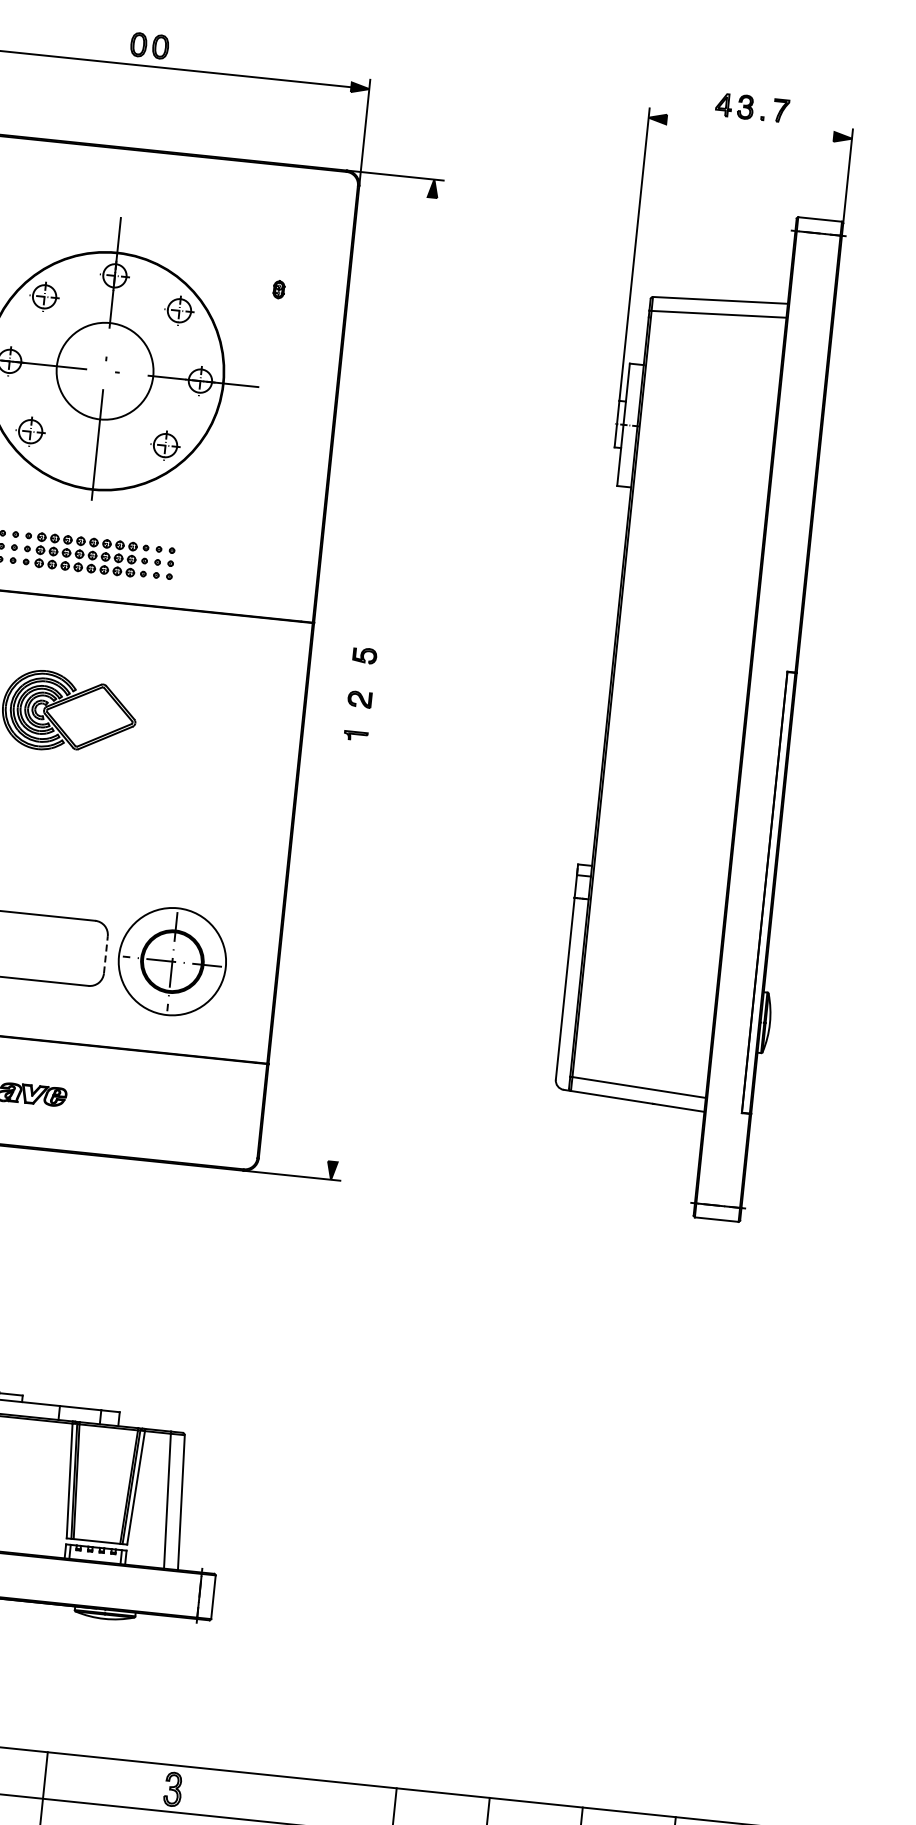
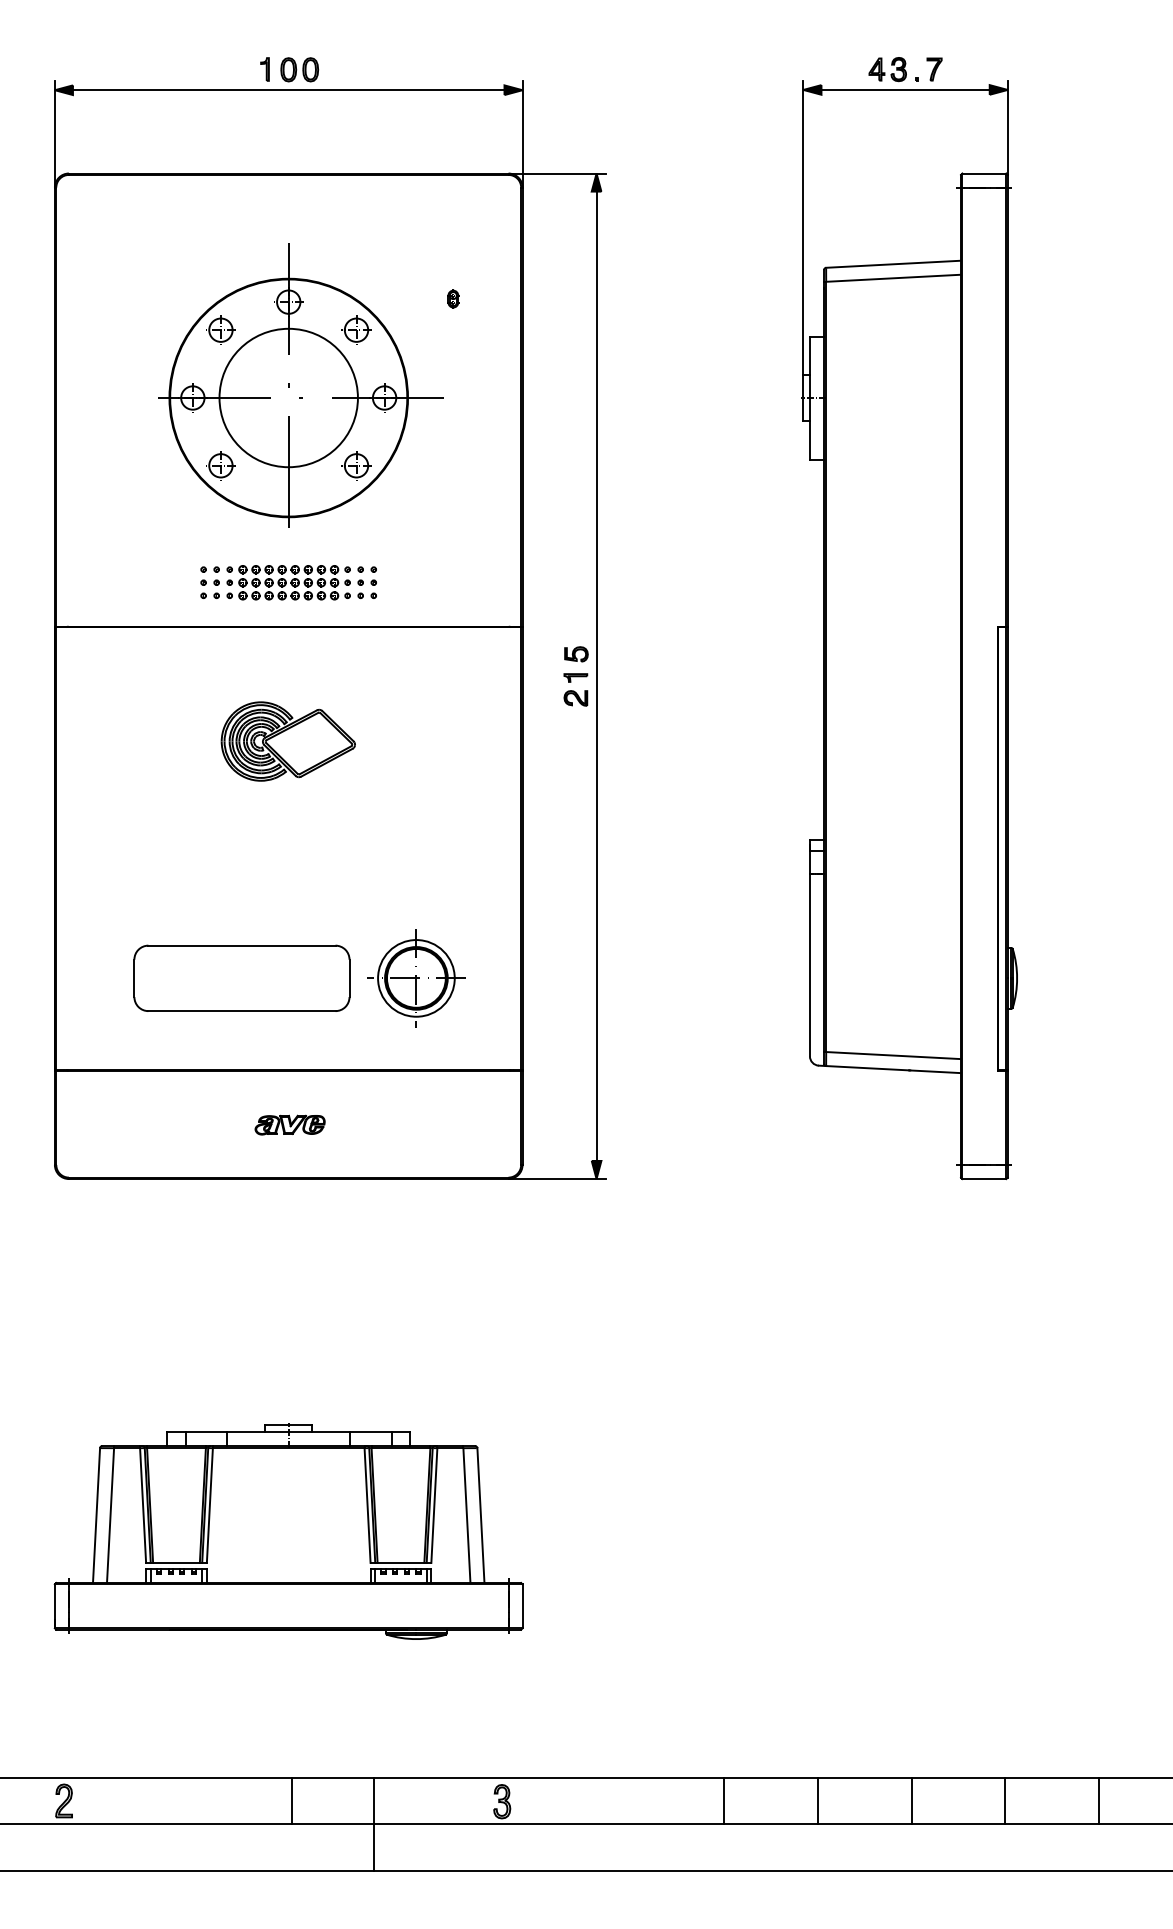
part: (114, 41) -> (264, 69), added
line: (750, 127) -> (905, 89), added
circle: (104, 370) -> (288, 397), size x1.43
line: (382, 678) -> (596, 675), added
part: (355, 735) -> (575, 677), moved
line: (105, 954) -> (349, 978), dashed -> solid
circle: (172, 961) -> (416, 978), size x0.71

